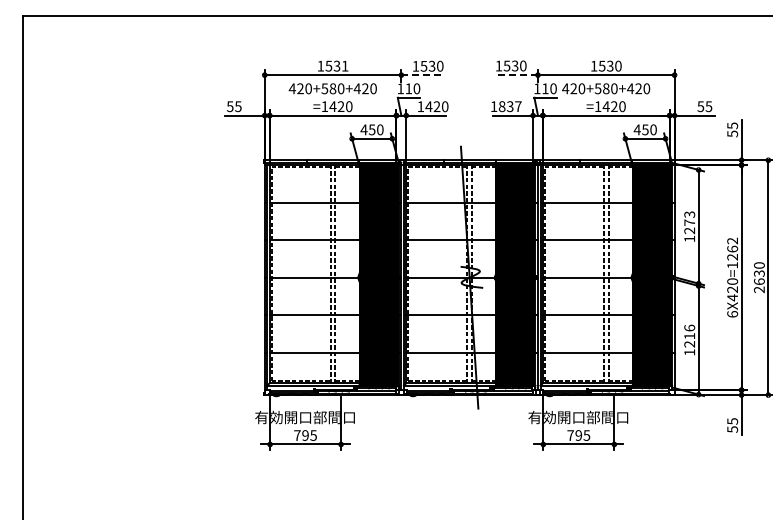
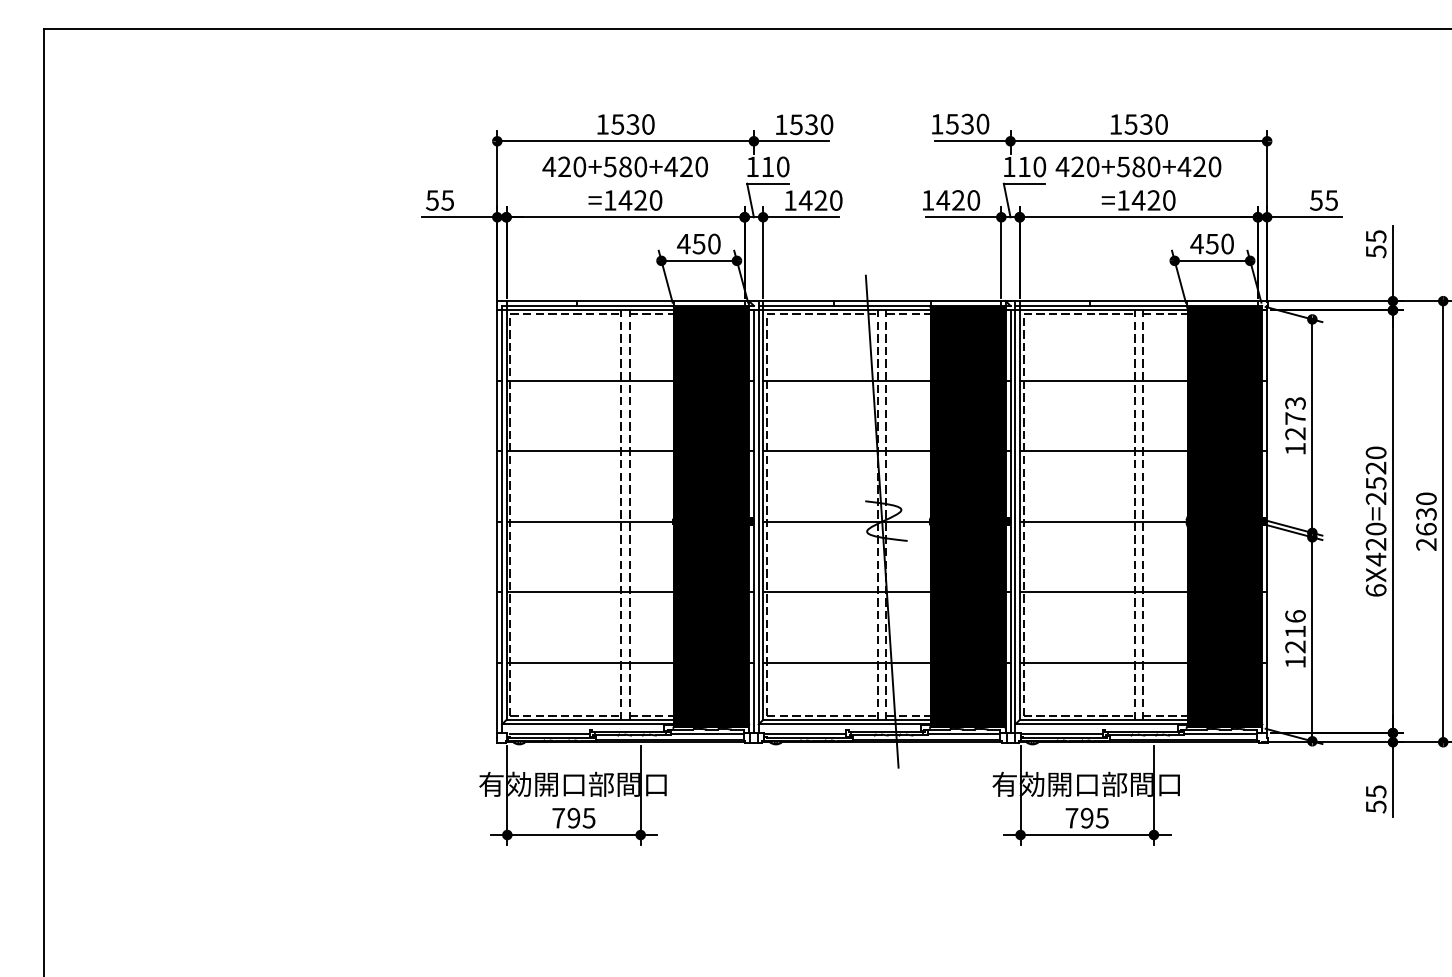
text: (345, 65) -> (648, 123), 1531 -> 1530
line: (421, 75) -> (791, 141), dashed -> solid
line: (517, 75) -> (972, 141), dashed -> solid
text: (509, 106) -> (957, 200), 1837 -> 1420
text: (732, 252) -> (1375, 474), 6X420=1262 -> 6X420=2520

